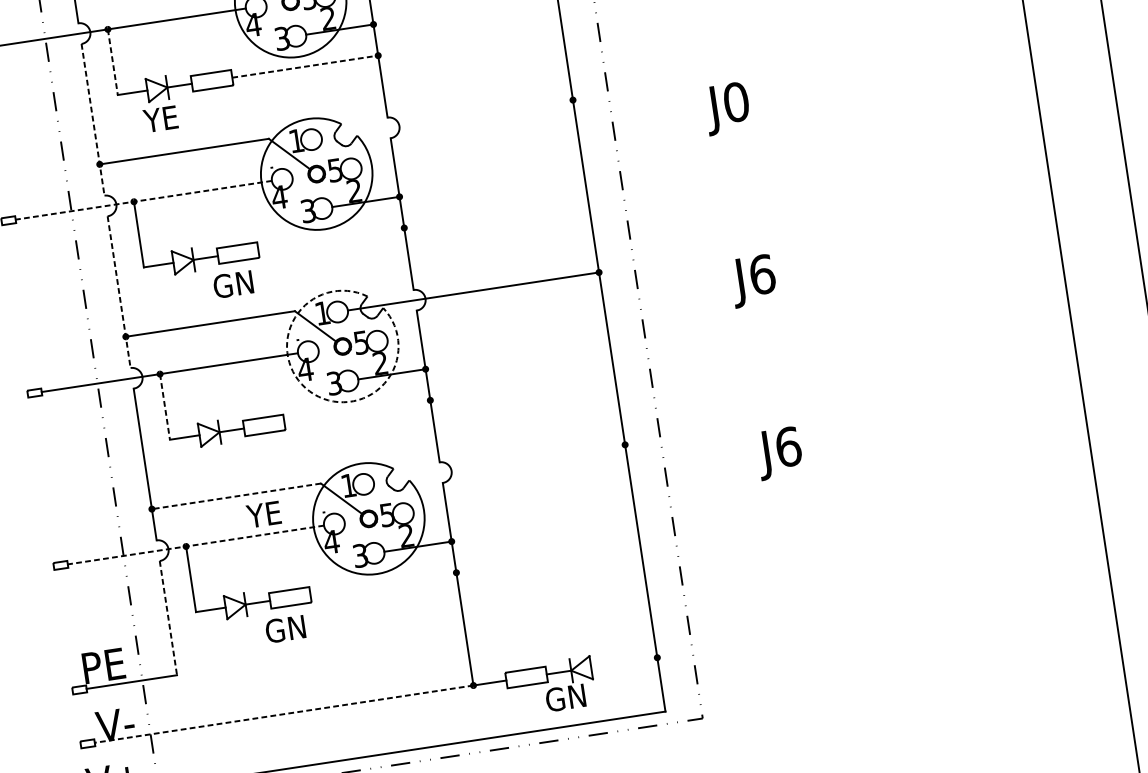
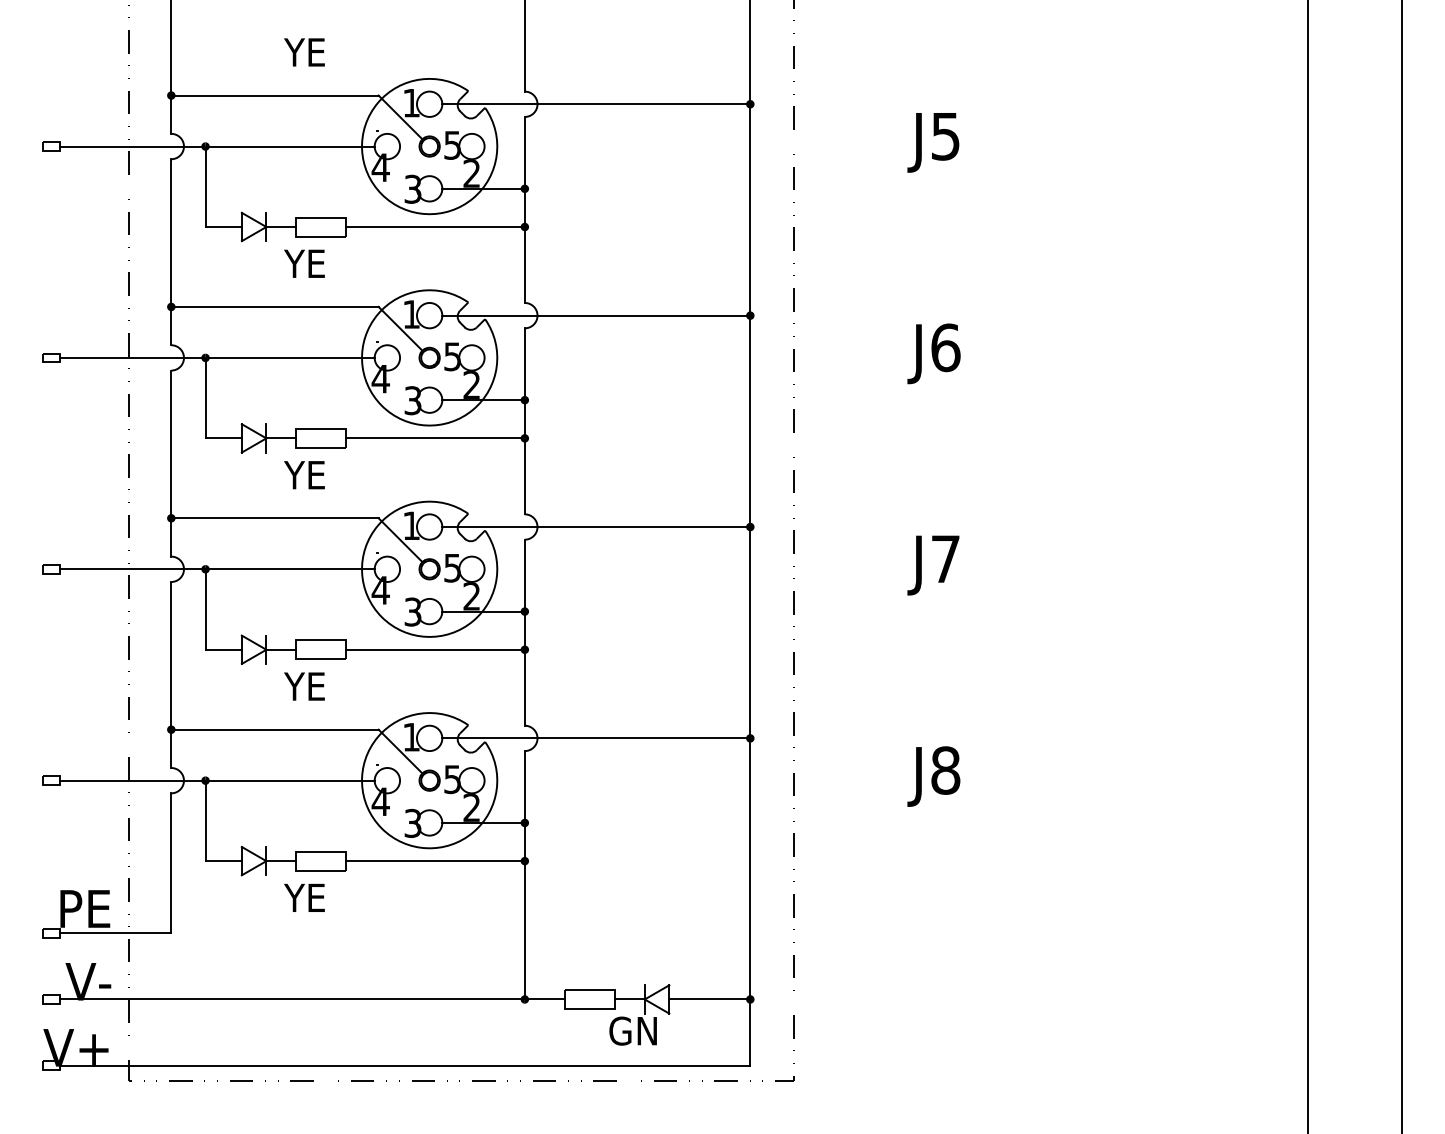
line: (112, 62) -> (205, 187), dashed -> solid
line: (305, 67) -> (435, 227), dashed -> solid
text: (736, 102) -> (945, 347), J0 -> J6
text: (160, 118) -> (304, 263), moved
line: (447, 118) -> (596, 315), added
line: (93, 120) -> (171, 252), dashed -> solid
line: (143, 199) -> (217, 357), dashed -> solid
line: (330, 239) -> (434, 438), added
text: (762, 274) -> (945, 558), J6 -> J7
text: (232, 284) -> (308, 474), GN -> YE
line: (119, 292) -> (171, 464), dashed -> solid
arc: (309, 391) -> (381, 617), dashed -> solid
line: (165, 407) -> (205, 610), dashed -> solid
line: (356, 411) -> (434, 649), added
text: (788, 446) -> (945, 770), J6 -> J8
line: (499, 463) -> (596, 738), added
line: (236, 496) -> (274, 729), dashed -> solid
text: (263, 514) -> (304, 686), moved
line: (195, 544) -> (217, 780), dashed -> solid
line: (382, 584) -> (434, 861), added
line: (168, 618) -> (171, 863), dashed -> solid
text: (284, 629) -> (308, 897), GN -> YE
line: (624, 662) -> (709, 999), added
line: (284, 714) -> (292, 999), dashed -> solid

